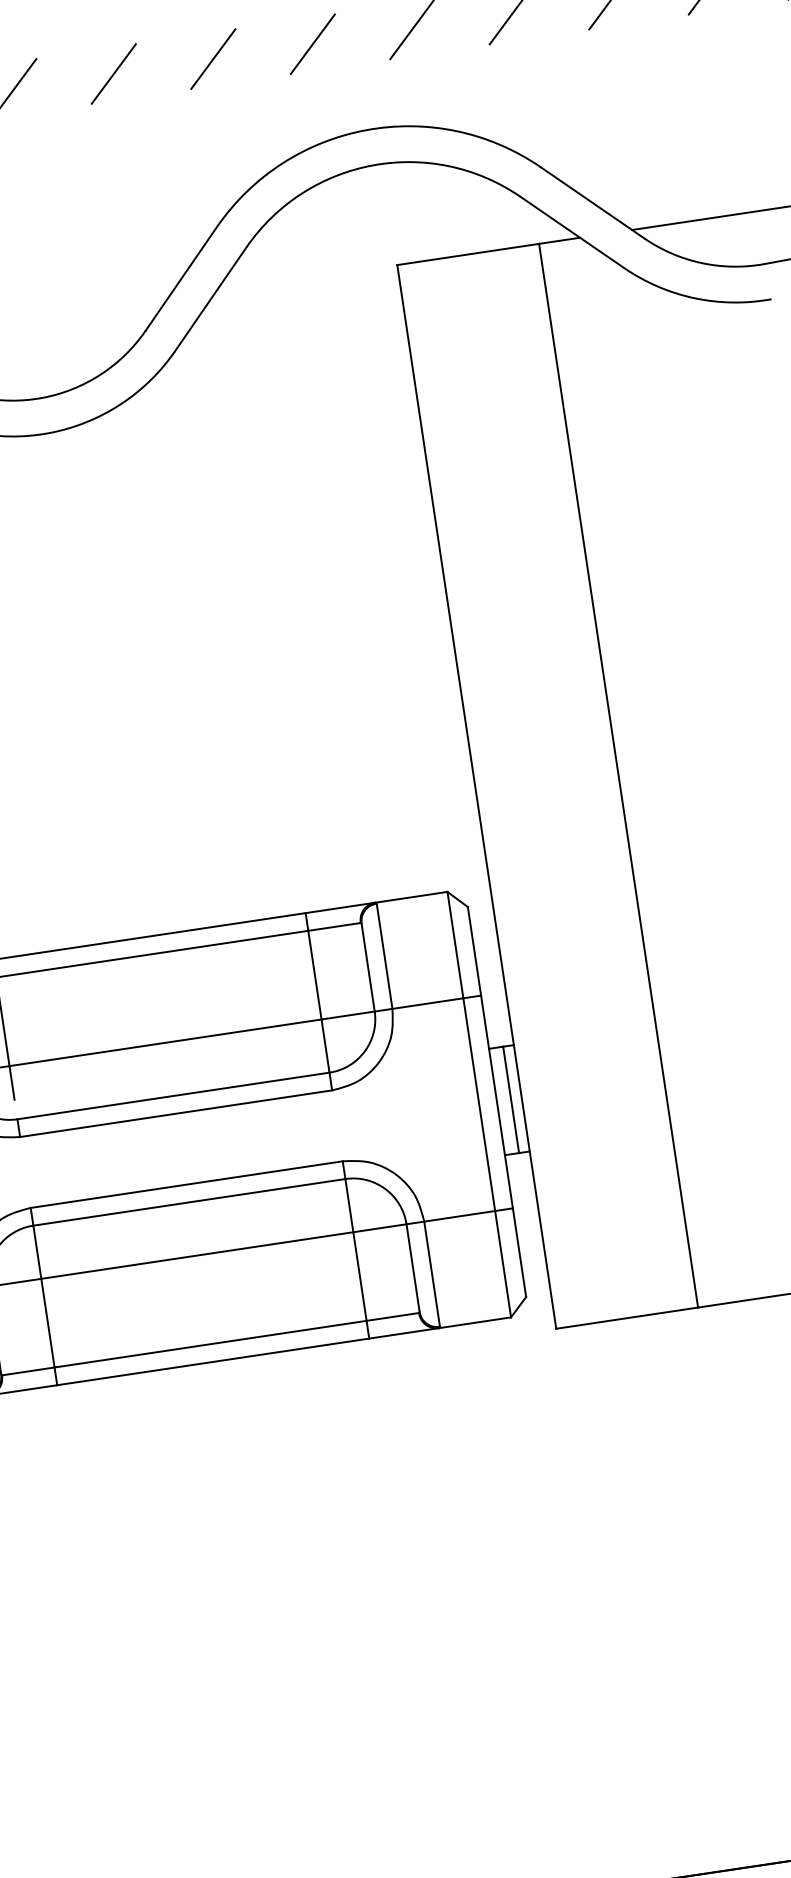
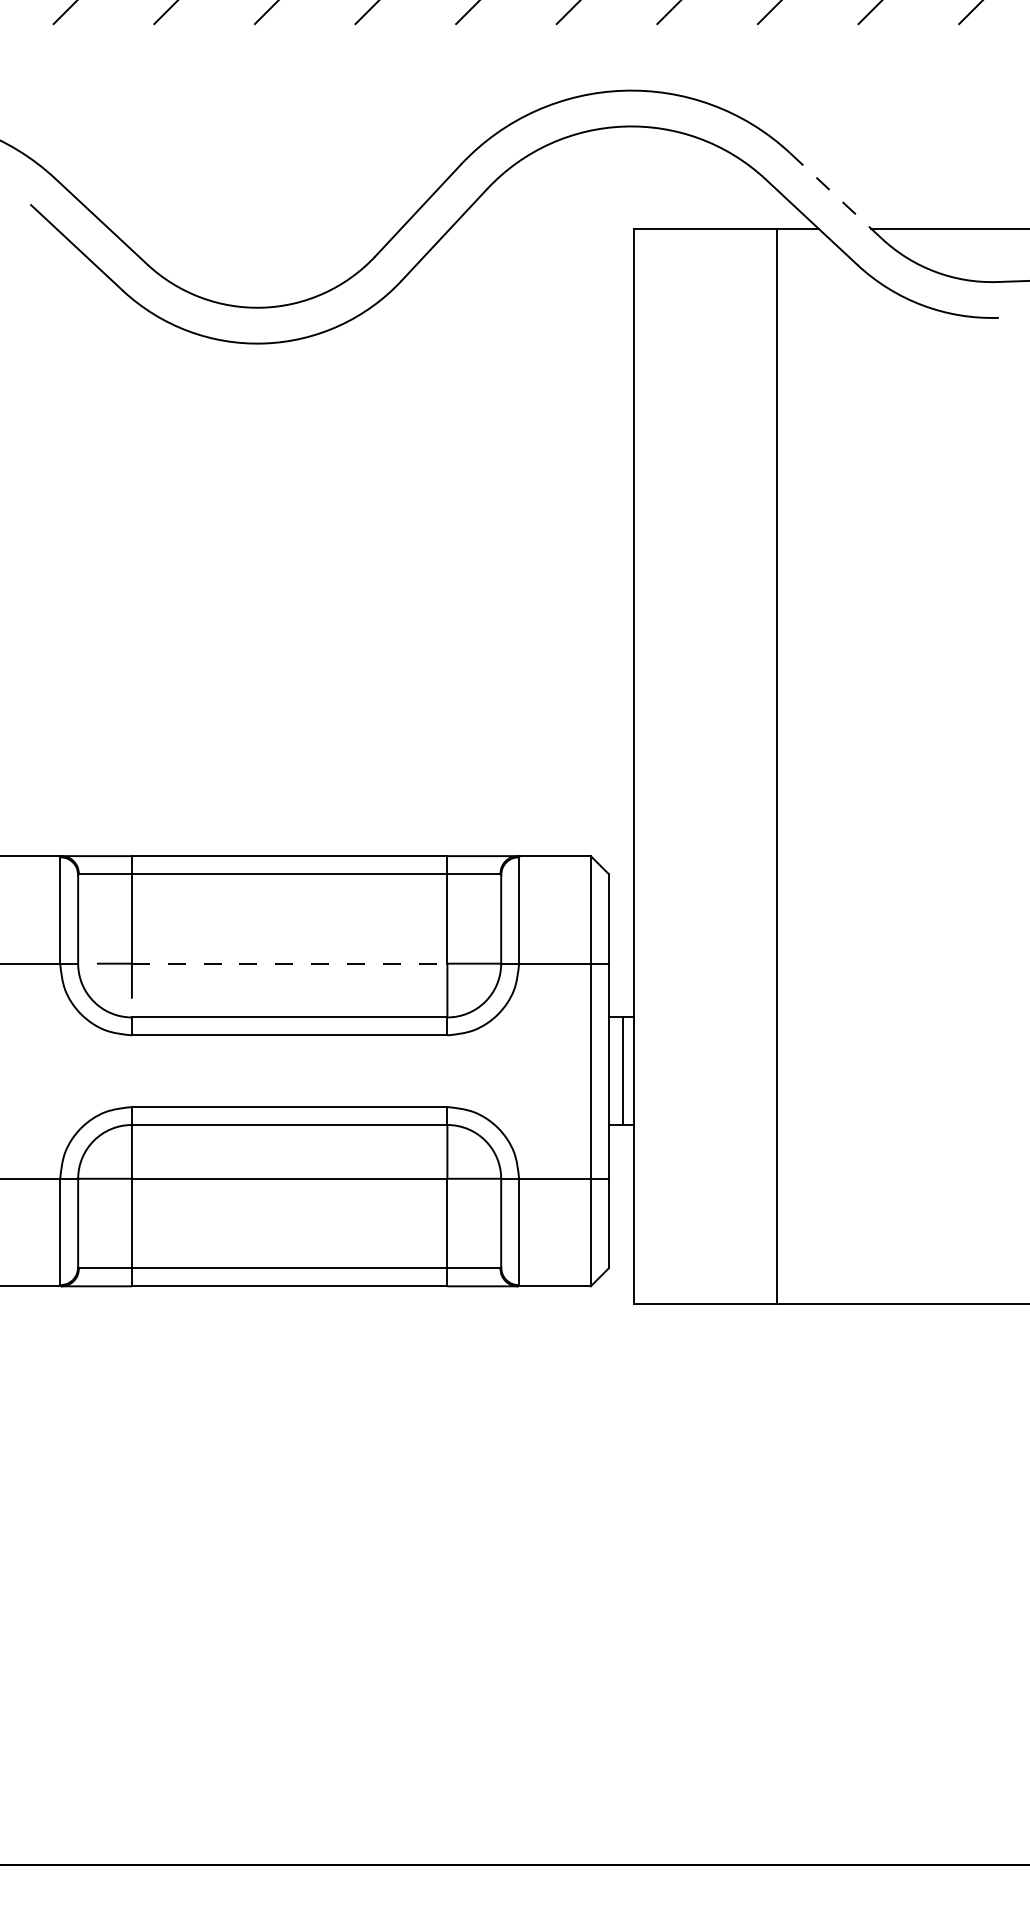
line: (592, 203) -> (836, 196), solid -> dashed
line: (165, 1042) -> (289, 963), solid -> dashed

